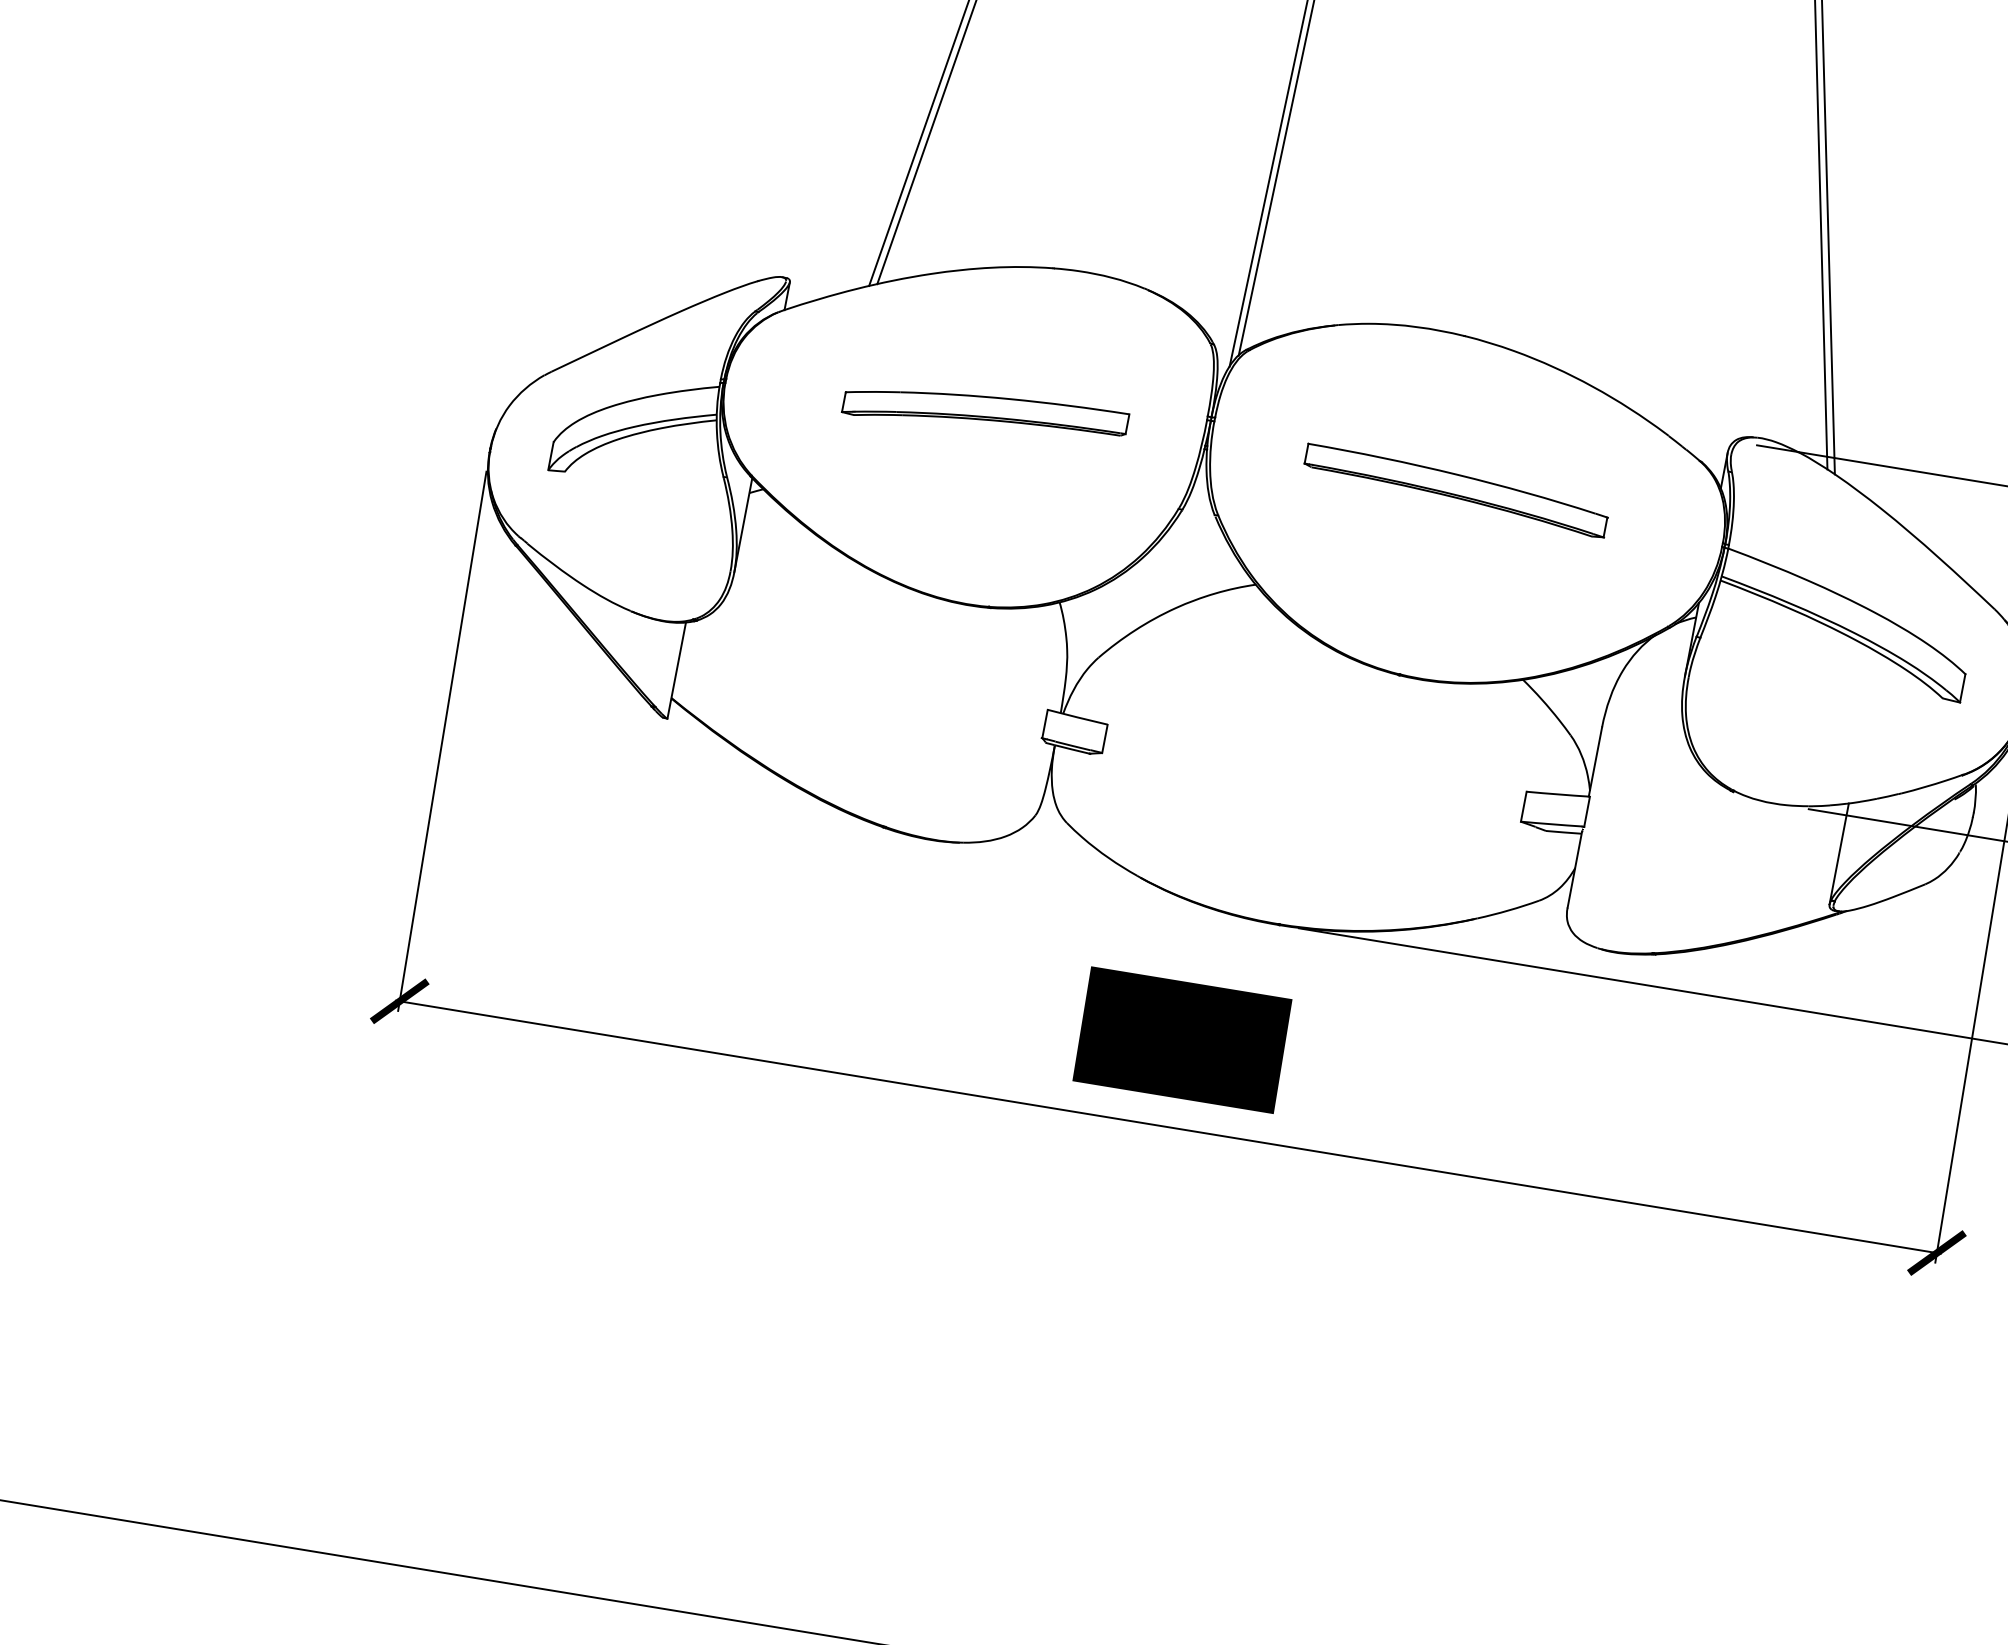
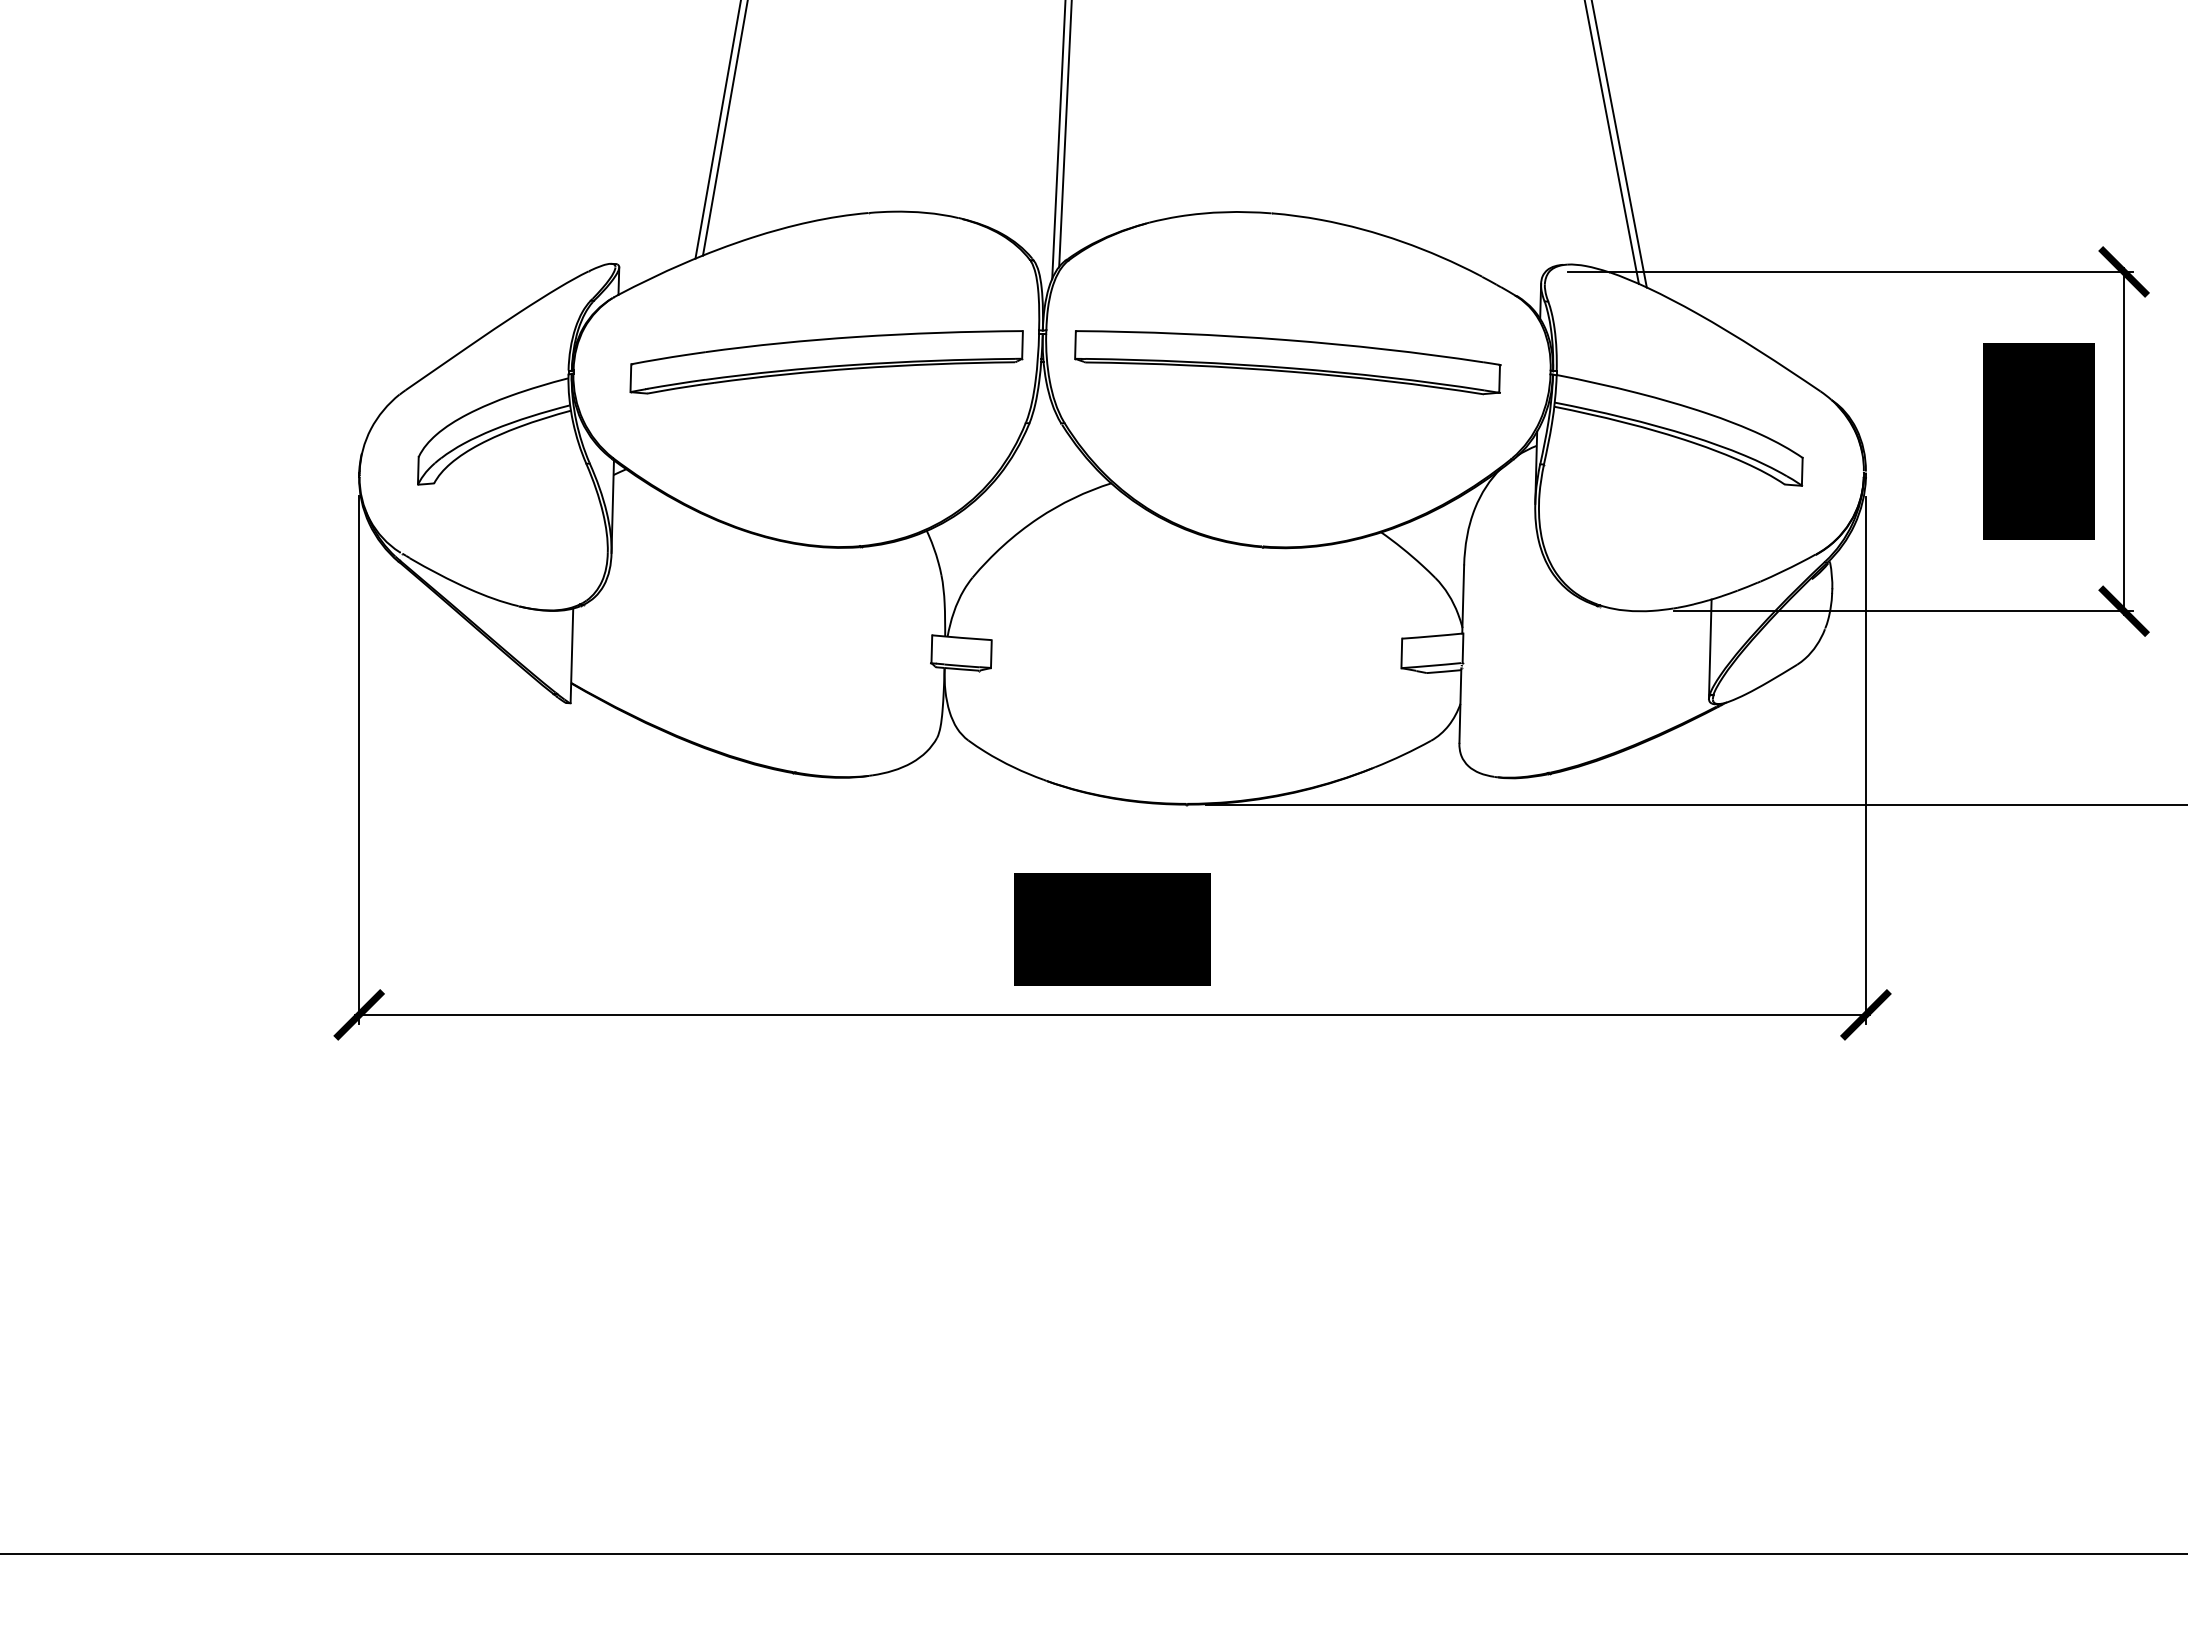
part: (985, 413) -> (826, 362), size x1.43
part: (1455, 490) -> (1287, 362), size x1.43

